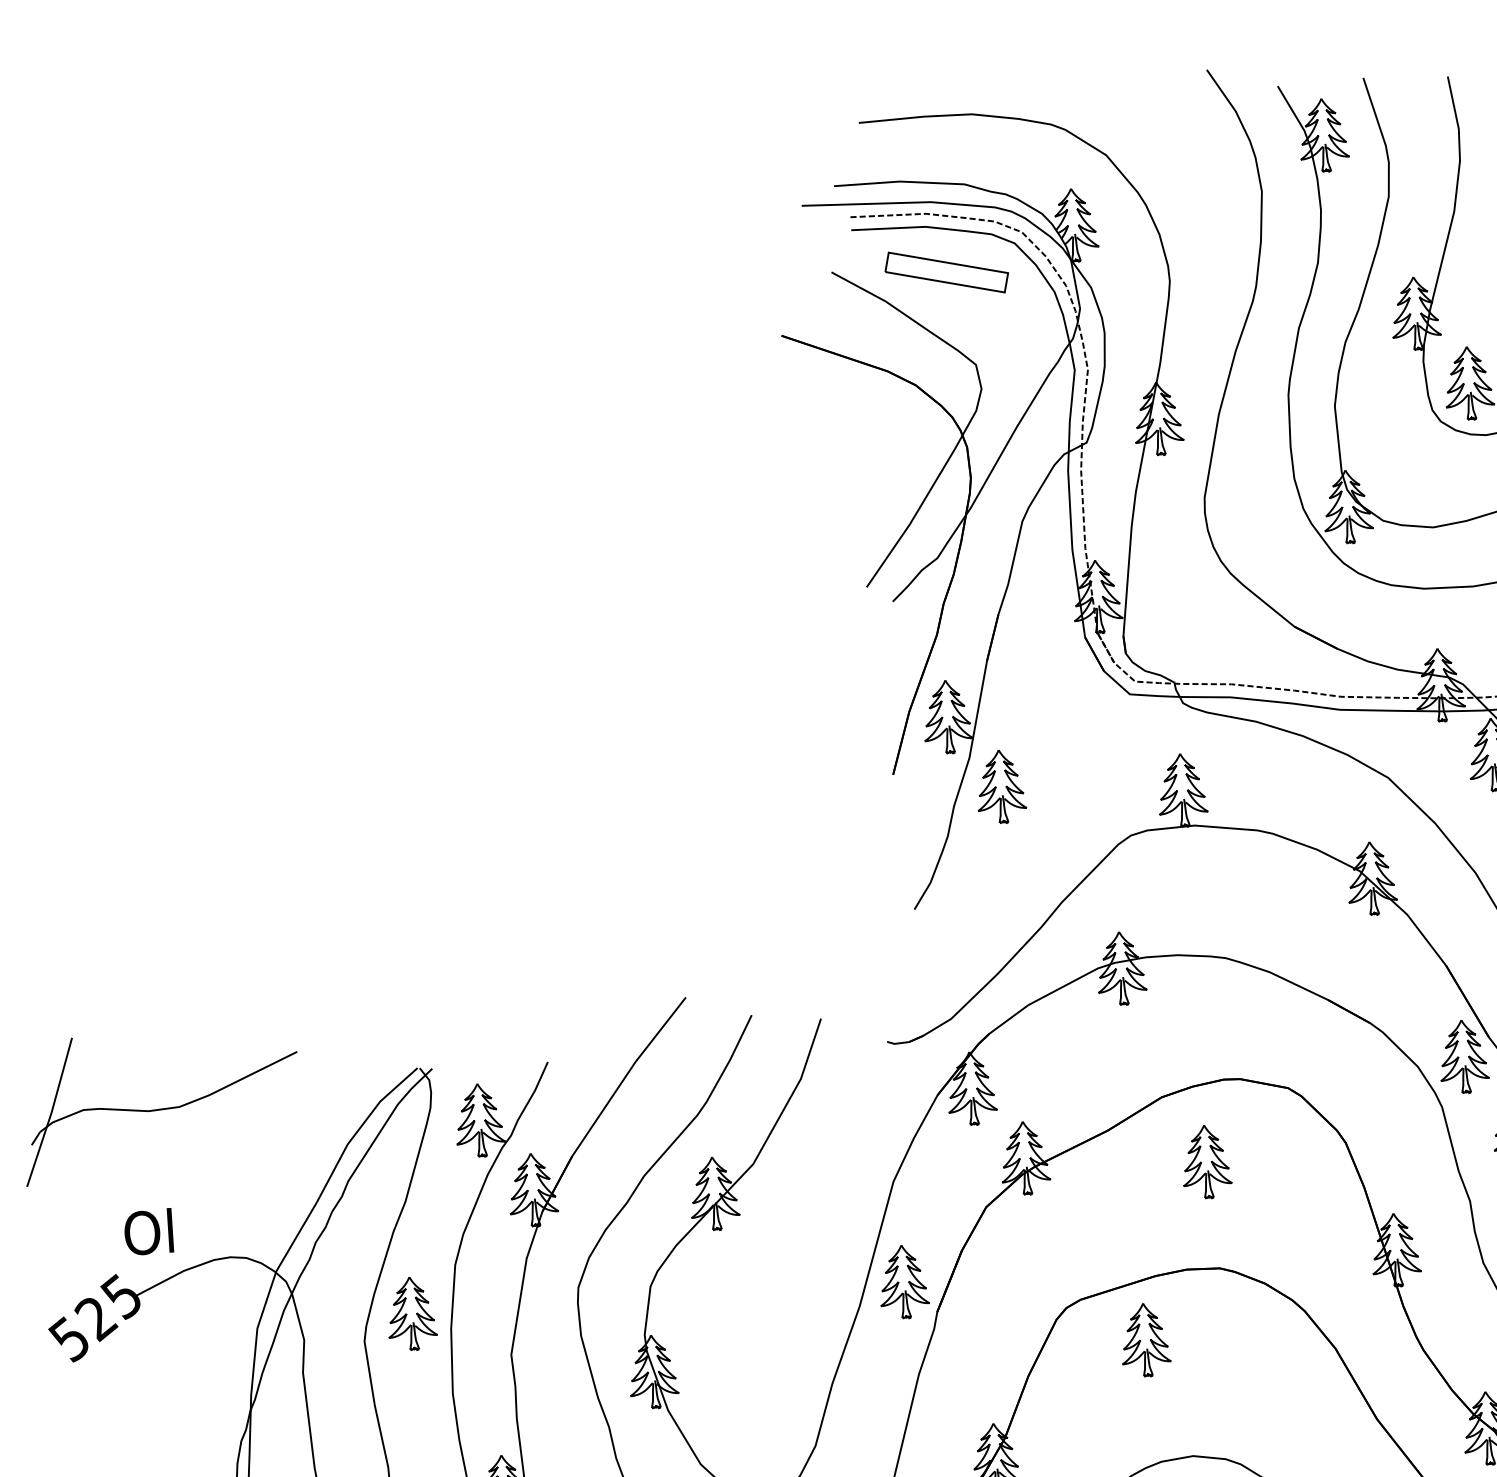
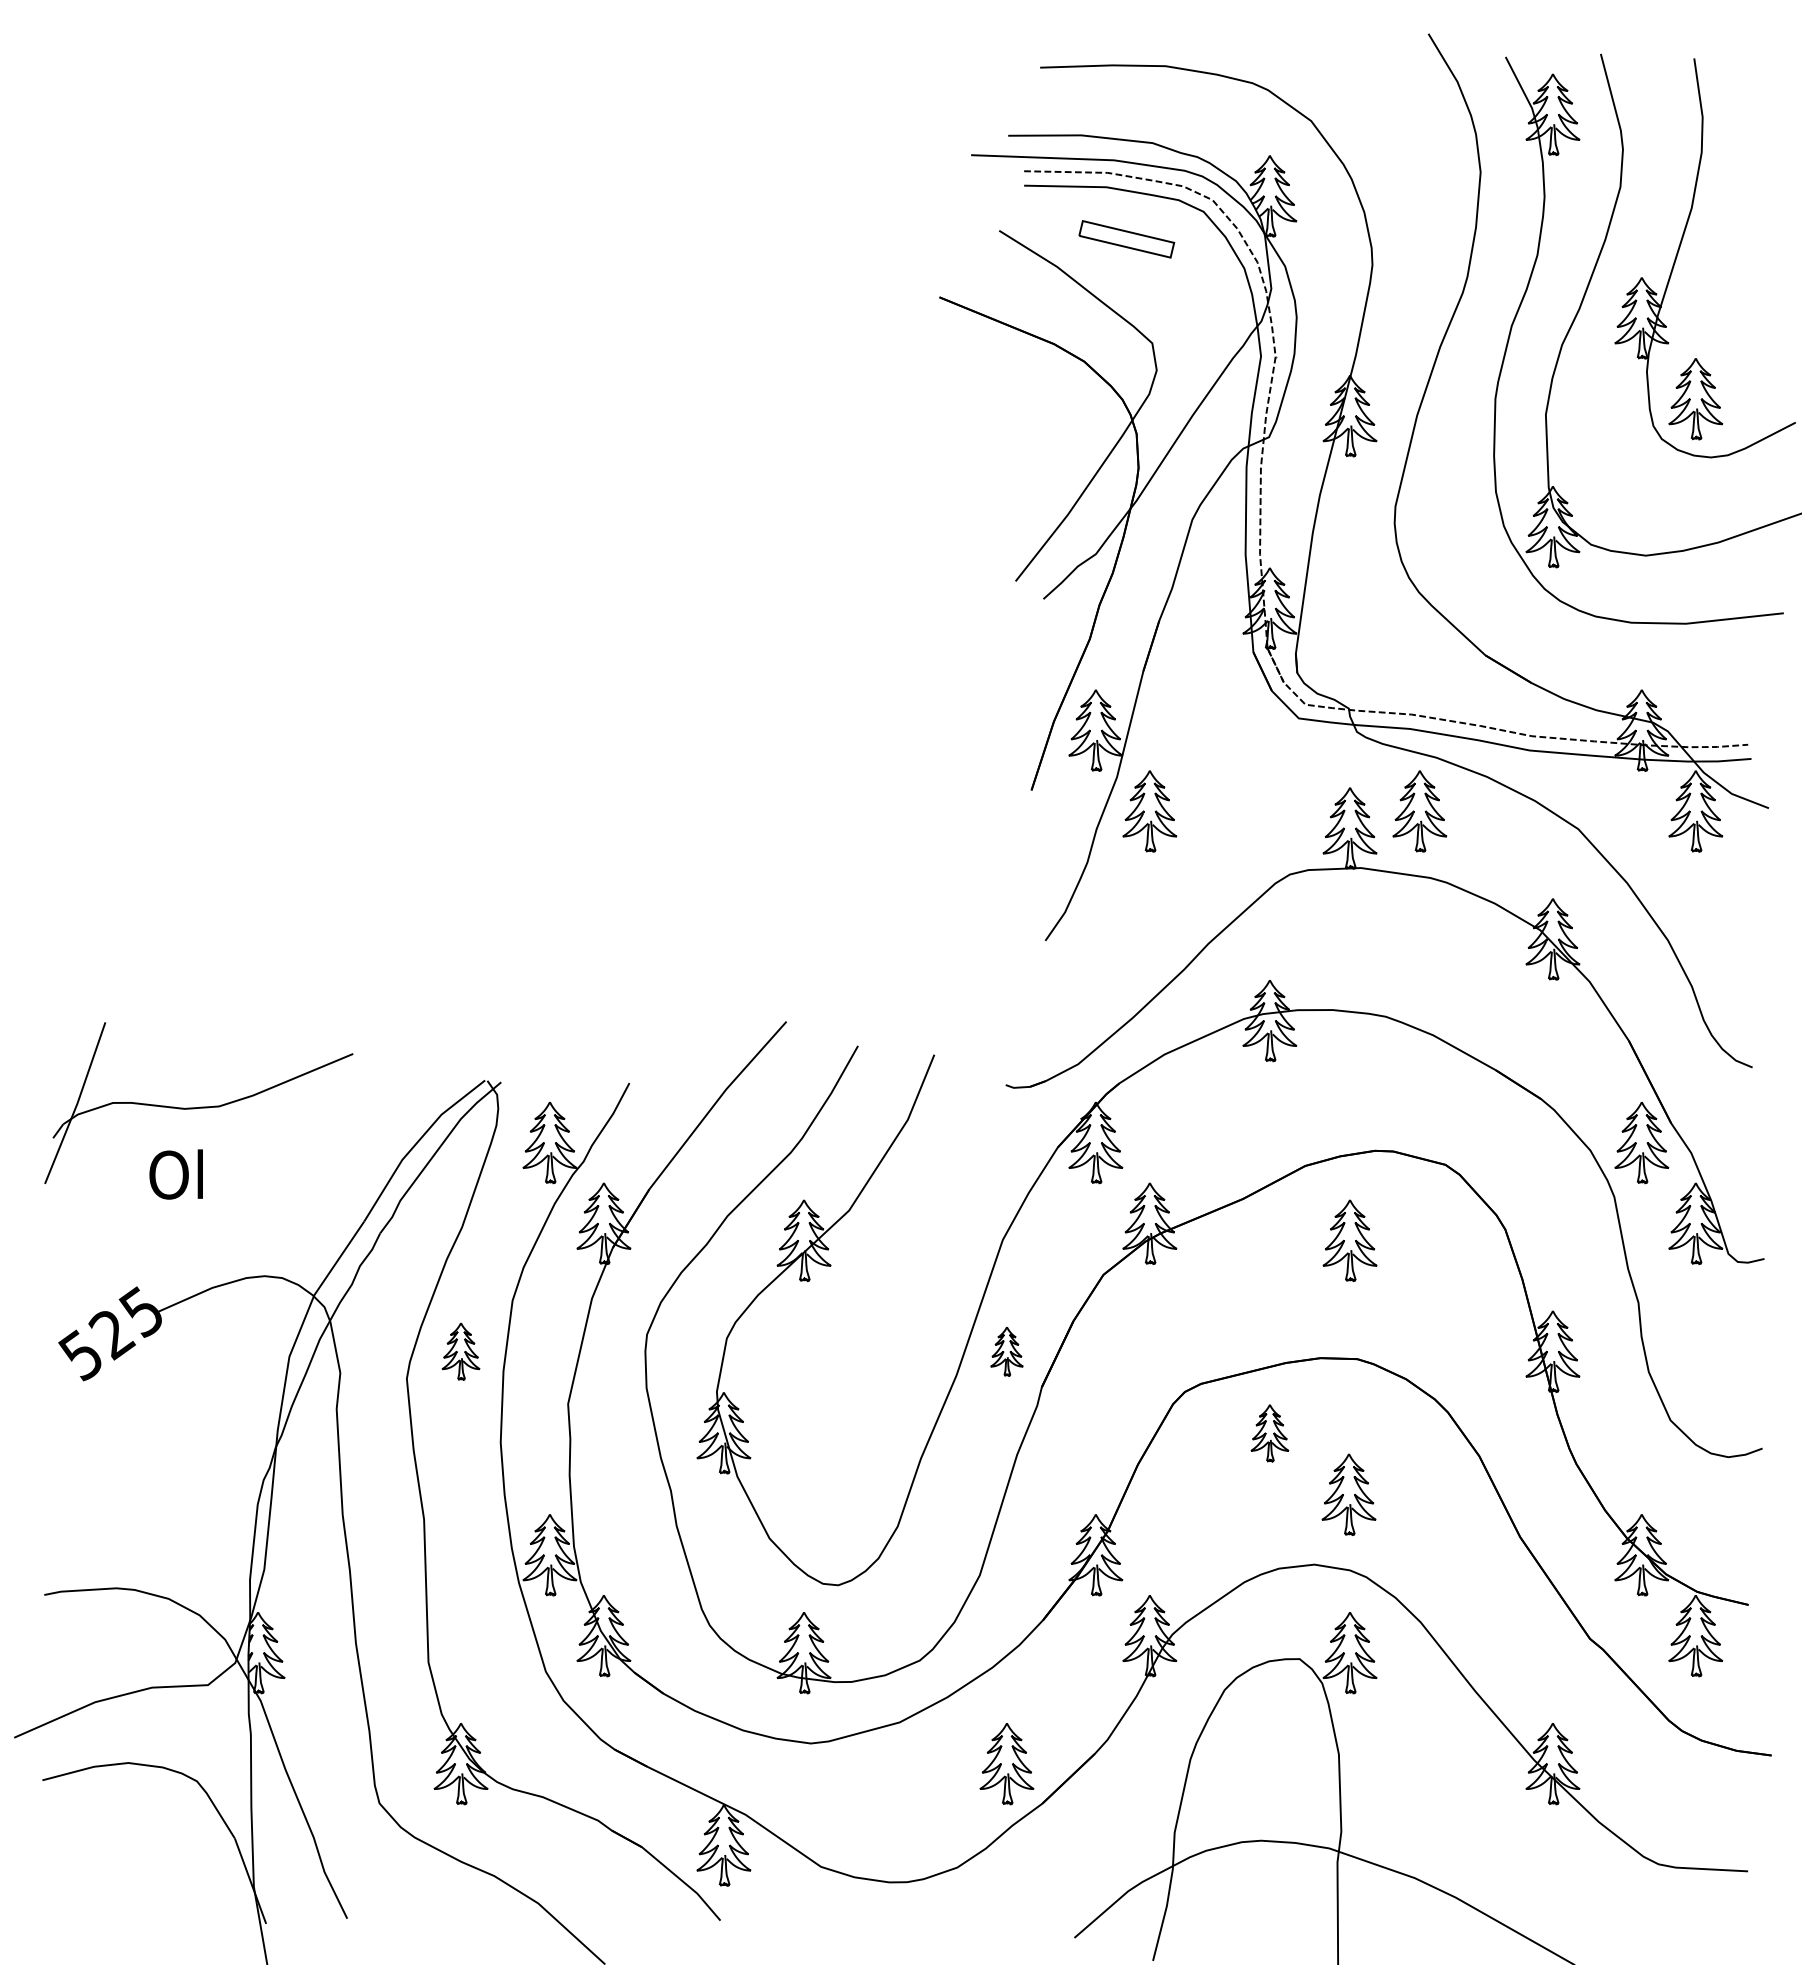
part: (946, 272) -> (1126, 239), size x0.7
part: (1244, 771) -> (1419, 811), added
text: (148, 1232) -> (175, 1174), moved
part: (903, 1281) -> (1006, 1351), size x0.6
part: (411, 1313) -> (460, 1351), size x0.7
part: (1145, 1340) -> (1269, 1433), size x0.7
part: (1219, 1390) -> (1348, 1494), added

